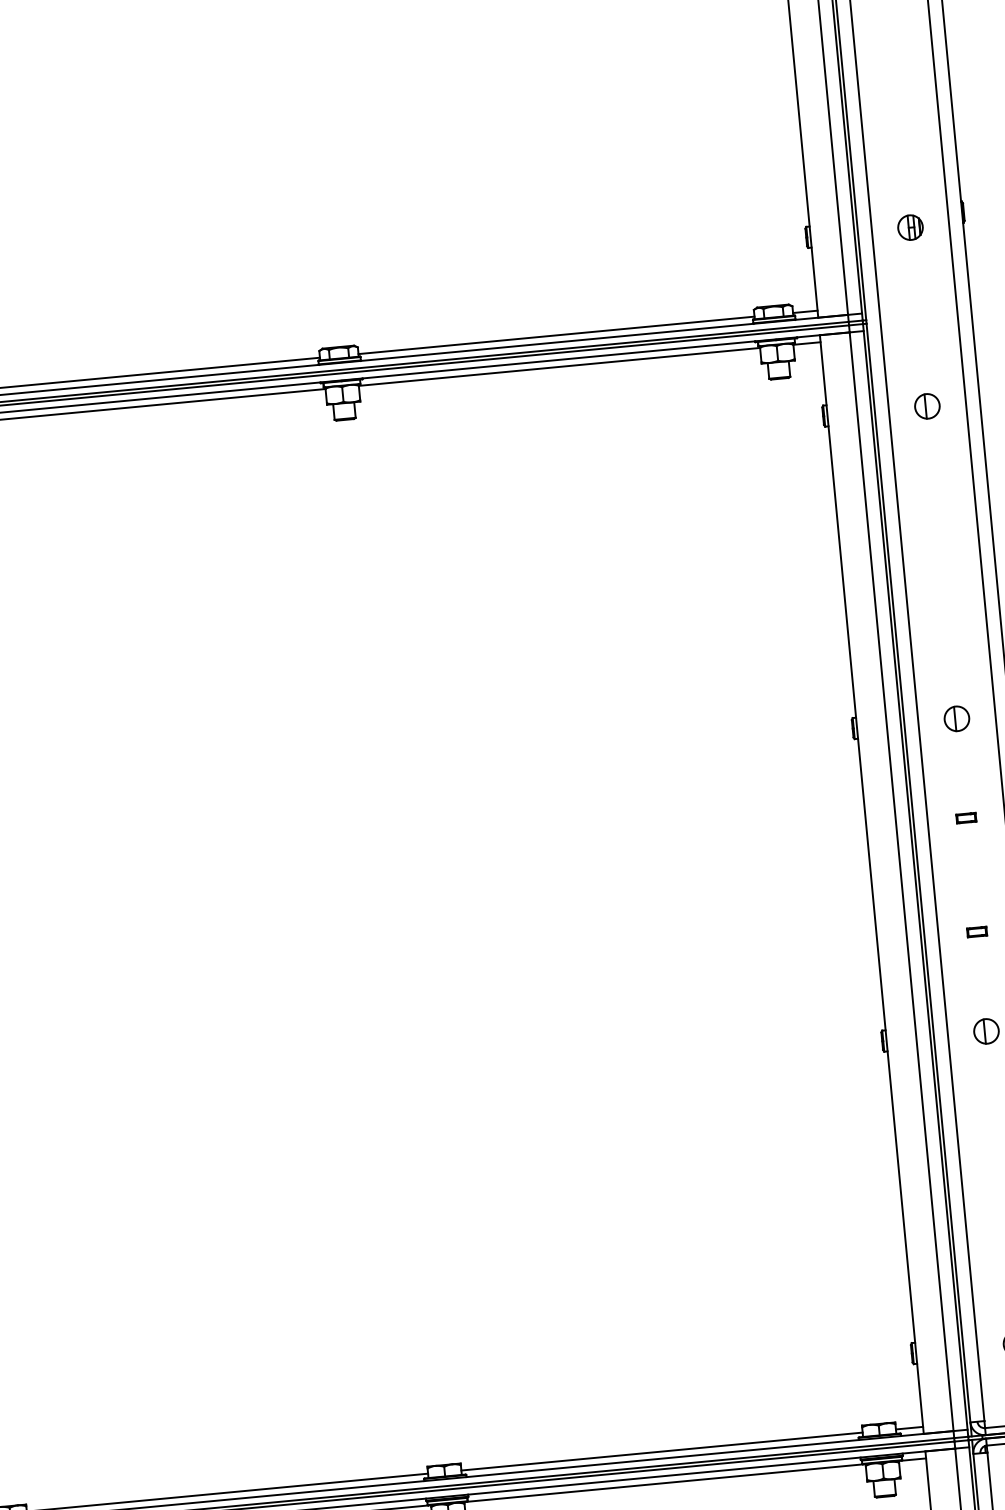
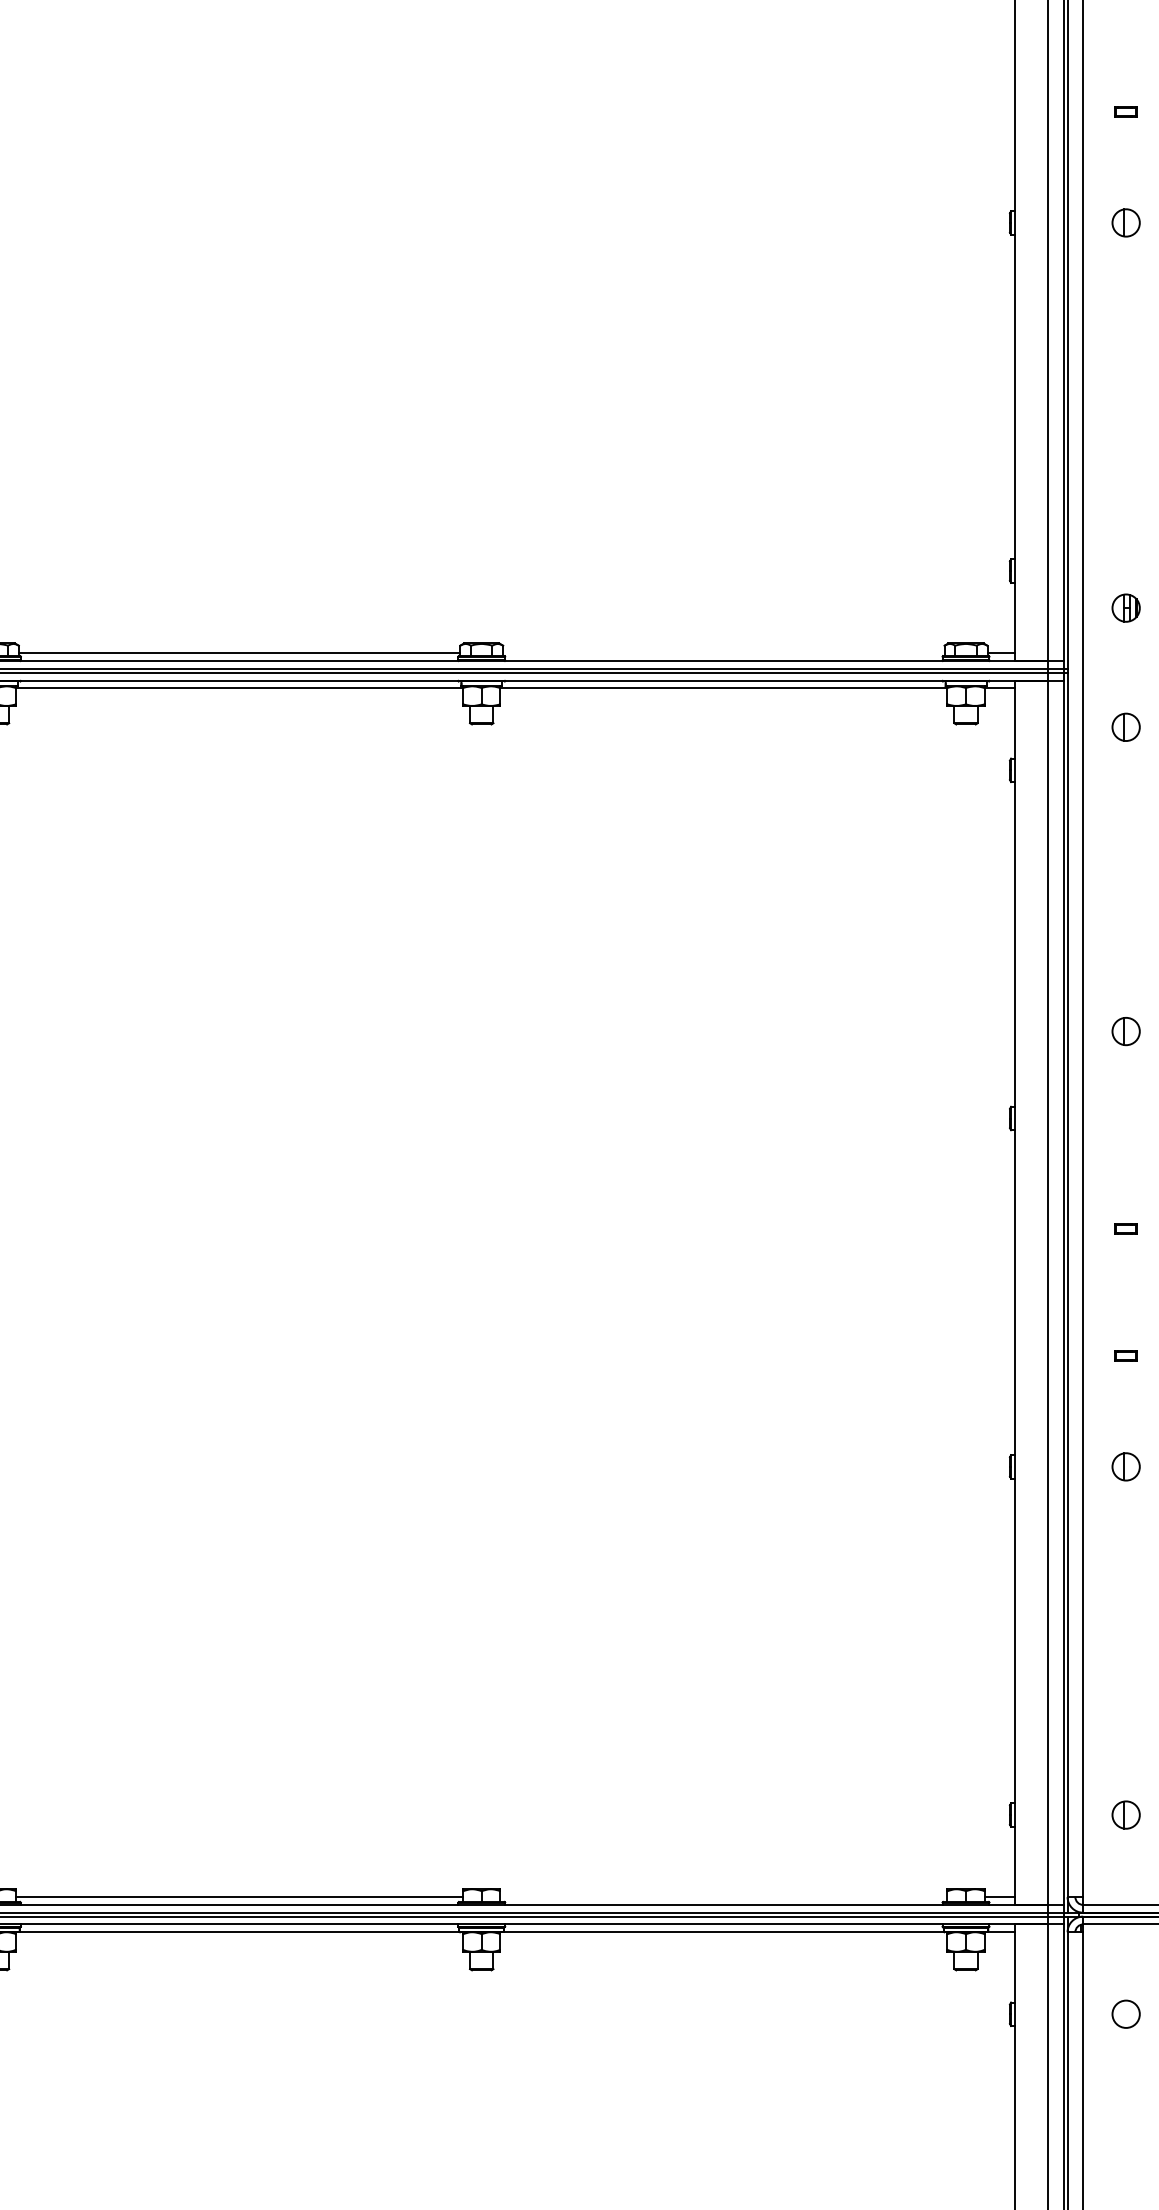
part: (909, 227) -> (1125, 607), moved
line: (556, 335) -> (723, 653), removed
part: (926, 405) -> (1125, 726), moved
part: (956, 718) -> (1125, 1031), moved
line: (661, 1451) -> (723, 1897), removed

